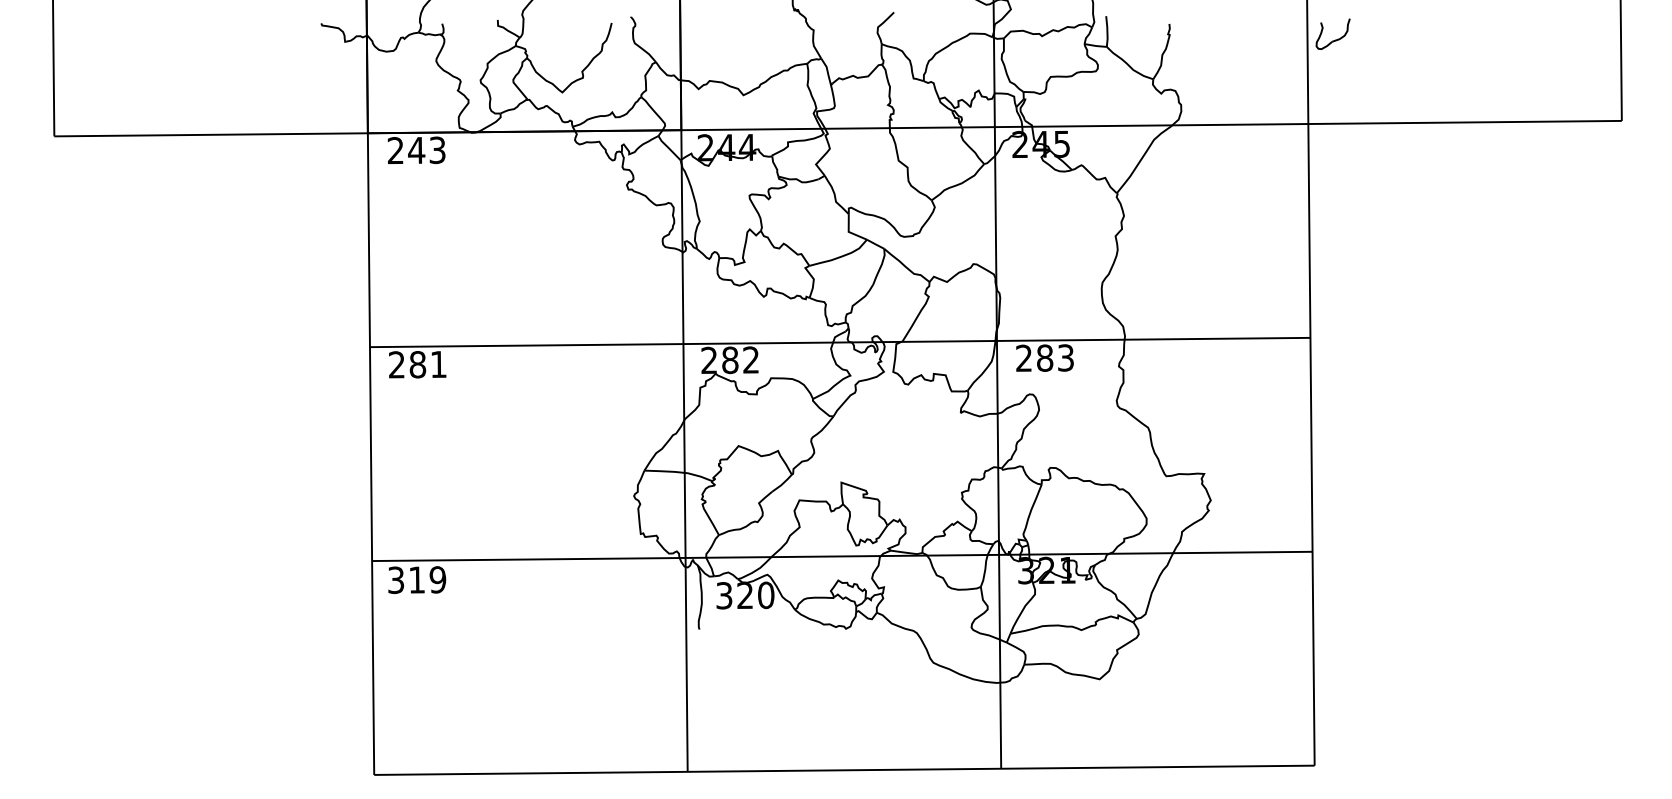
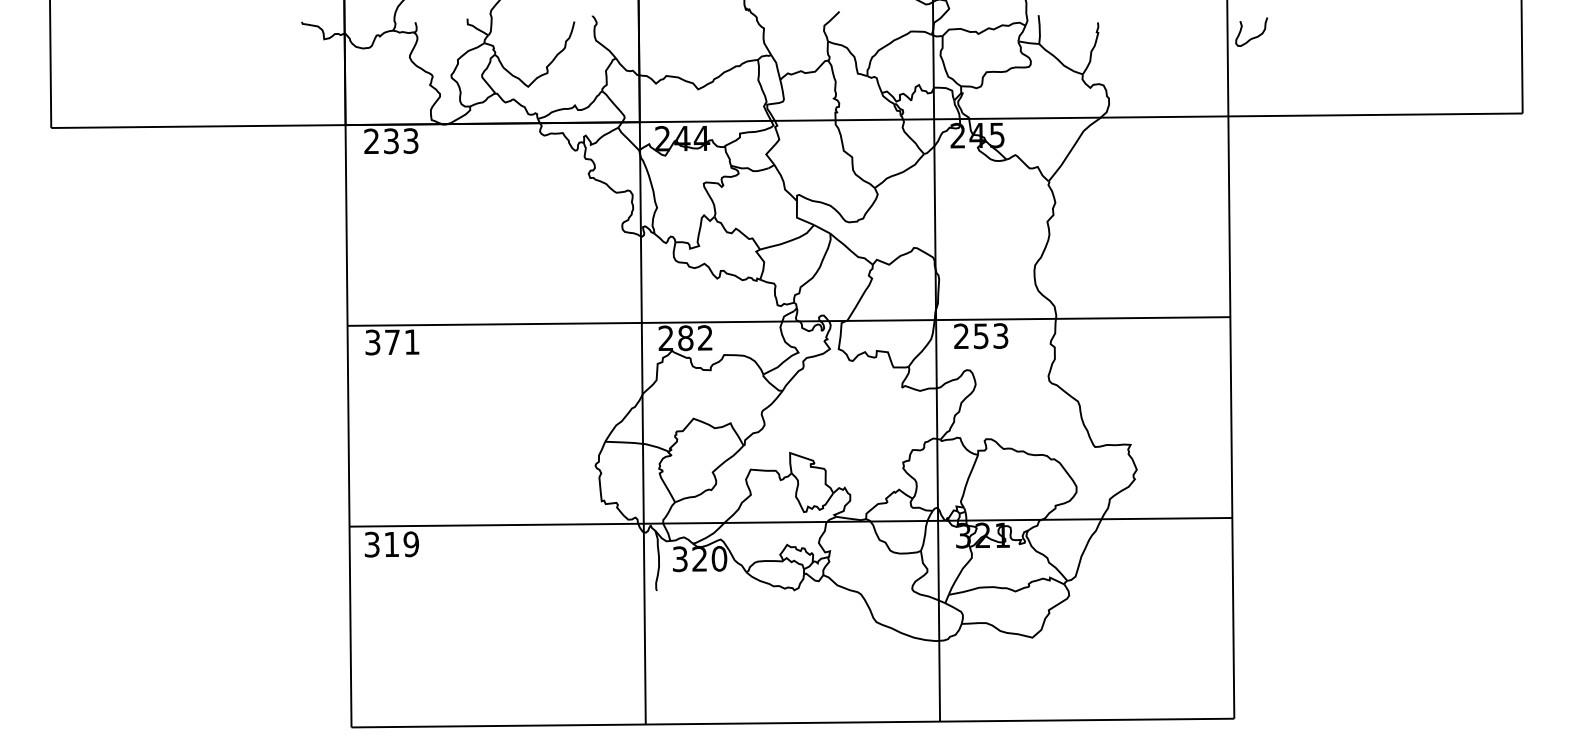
text: (416, 150) -> (391, 141), 243 -> 233
text: (1045, 357) -> (981, 335), 283 -> 253
text: (407, 364) -> (382, 342), 281 -> 371

